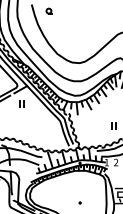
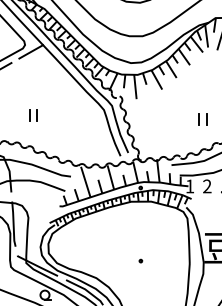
part: (21, 103) -> (32, 114), moved

